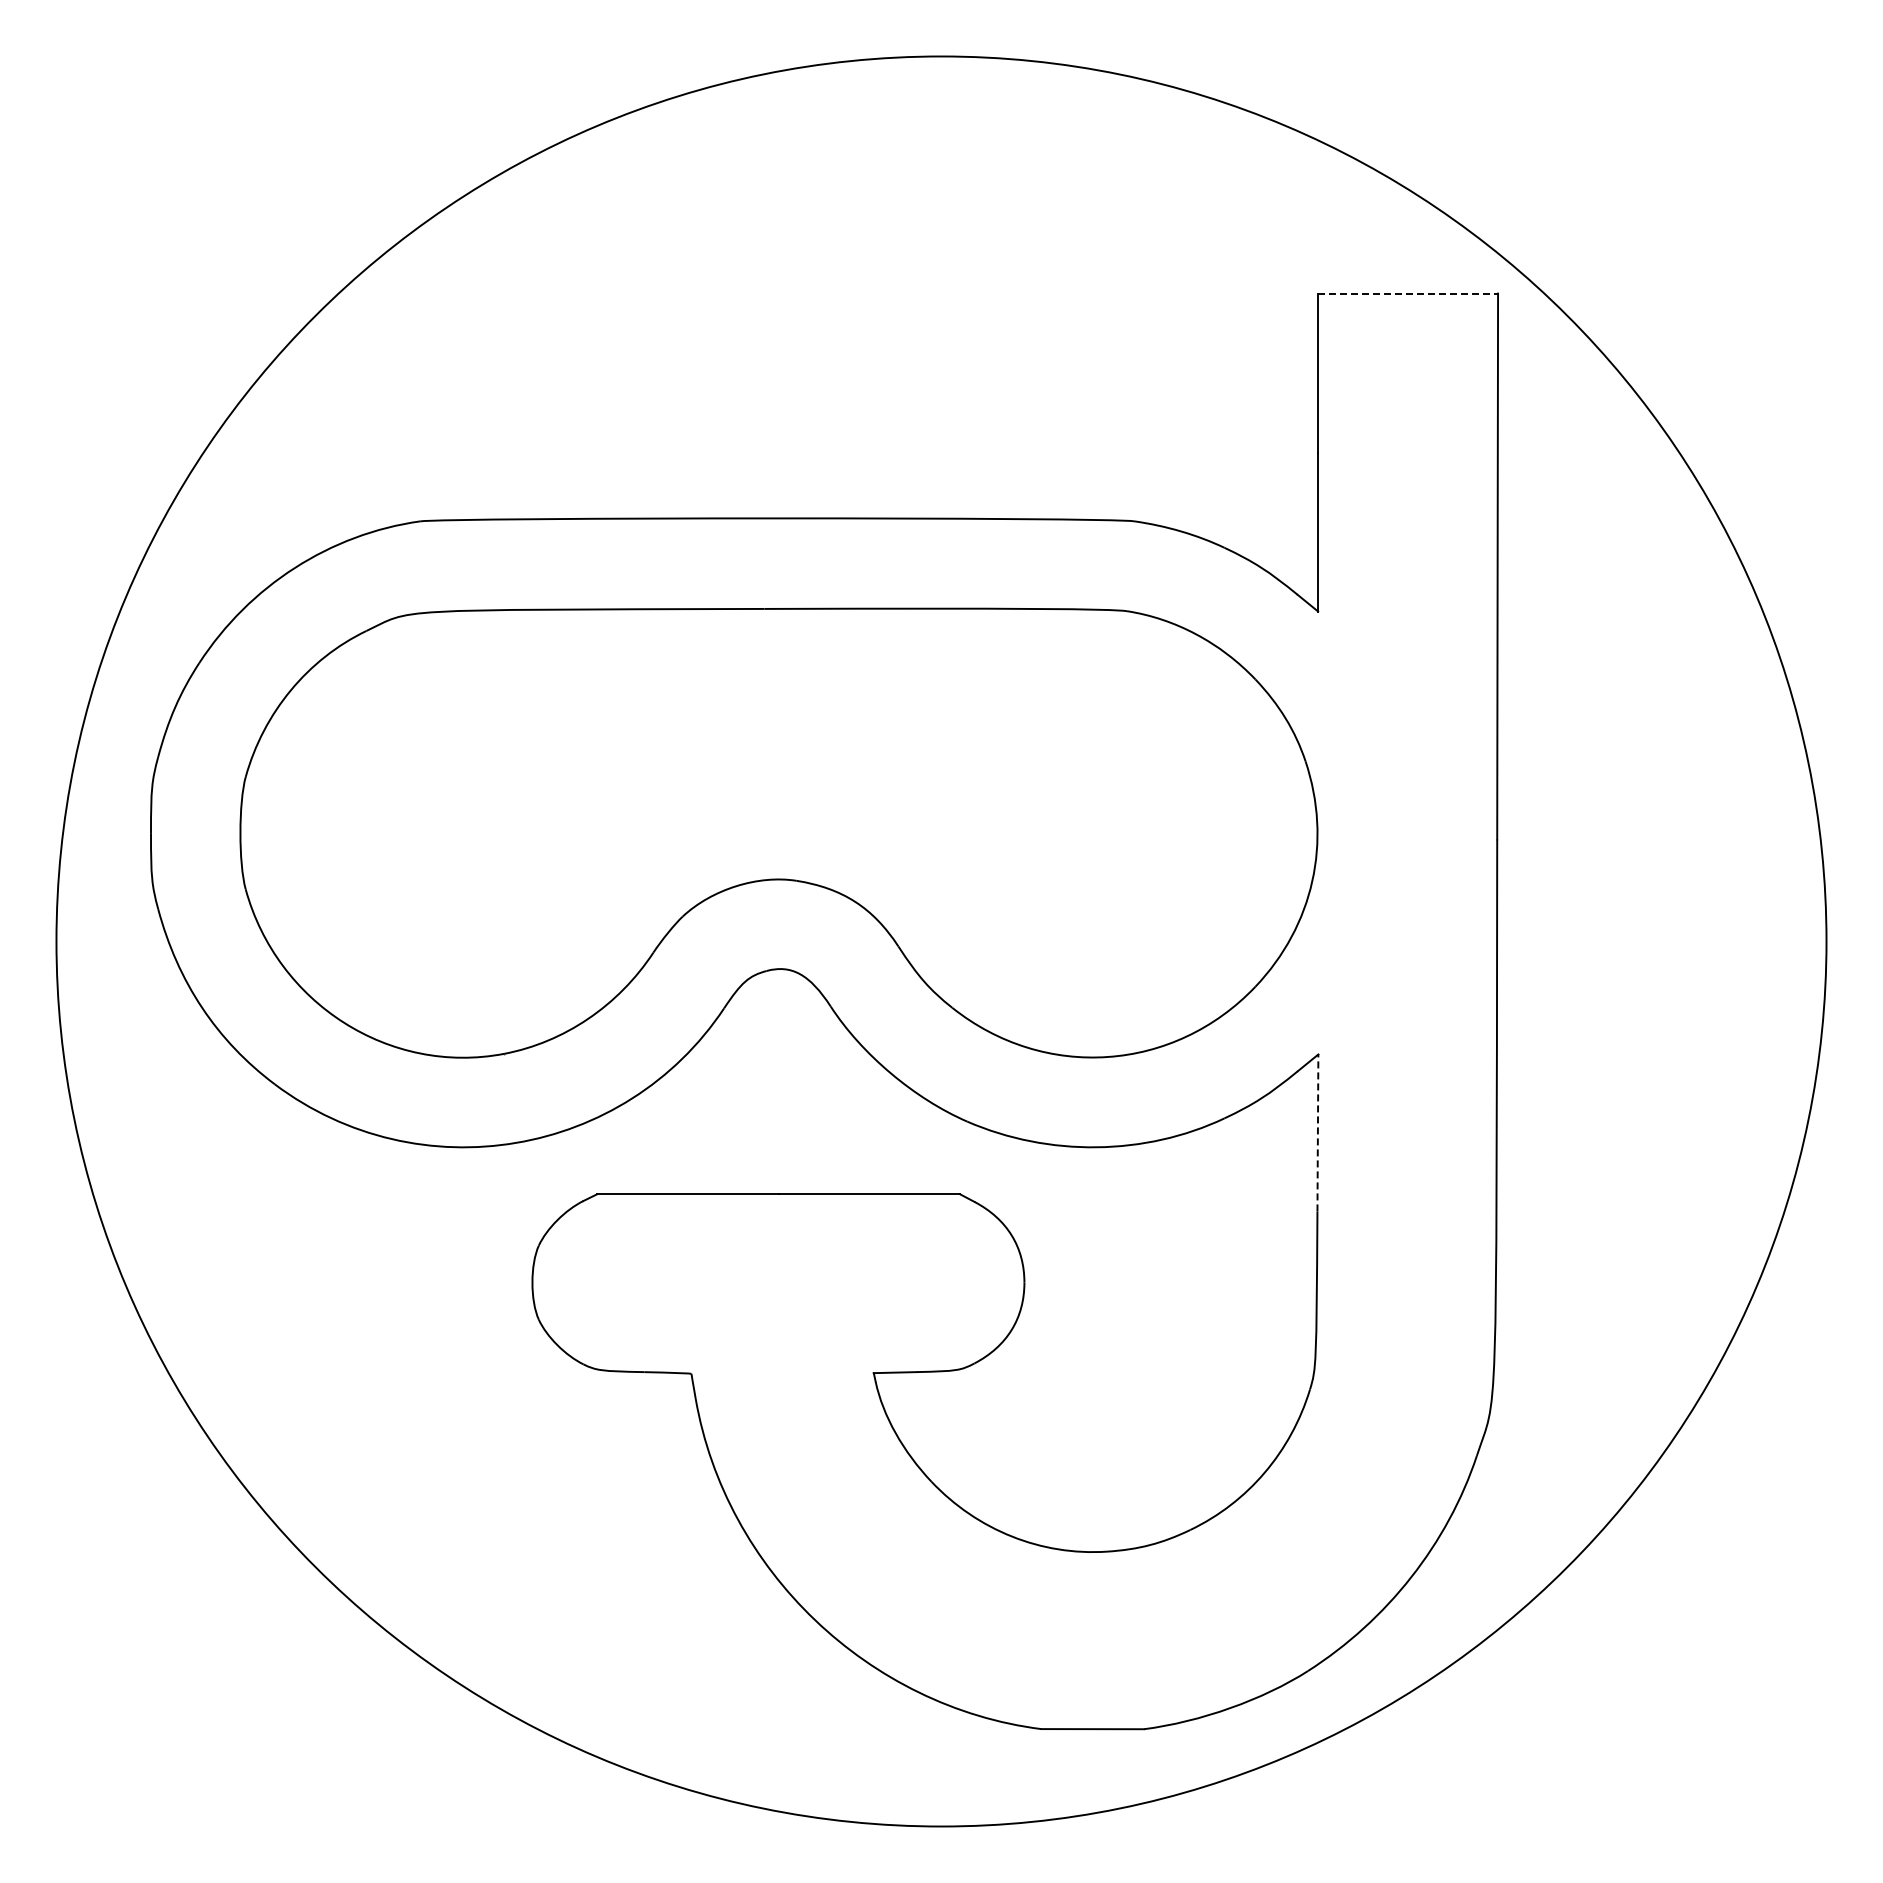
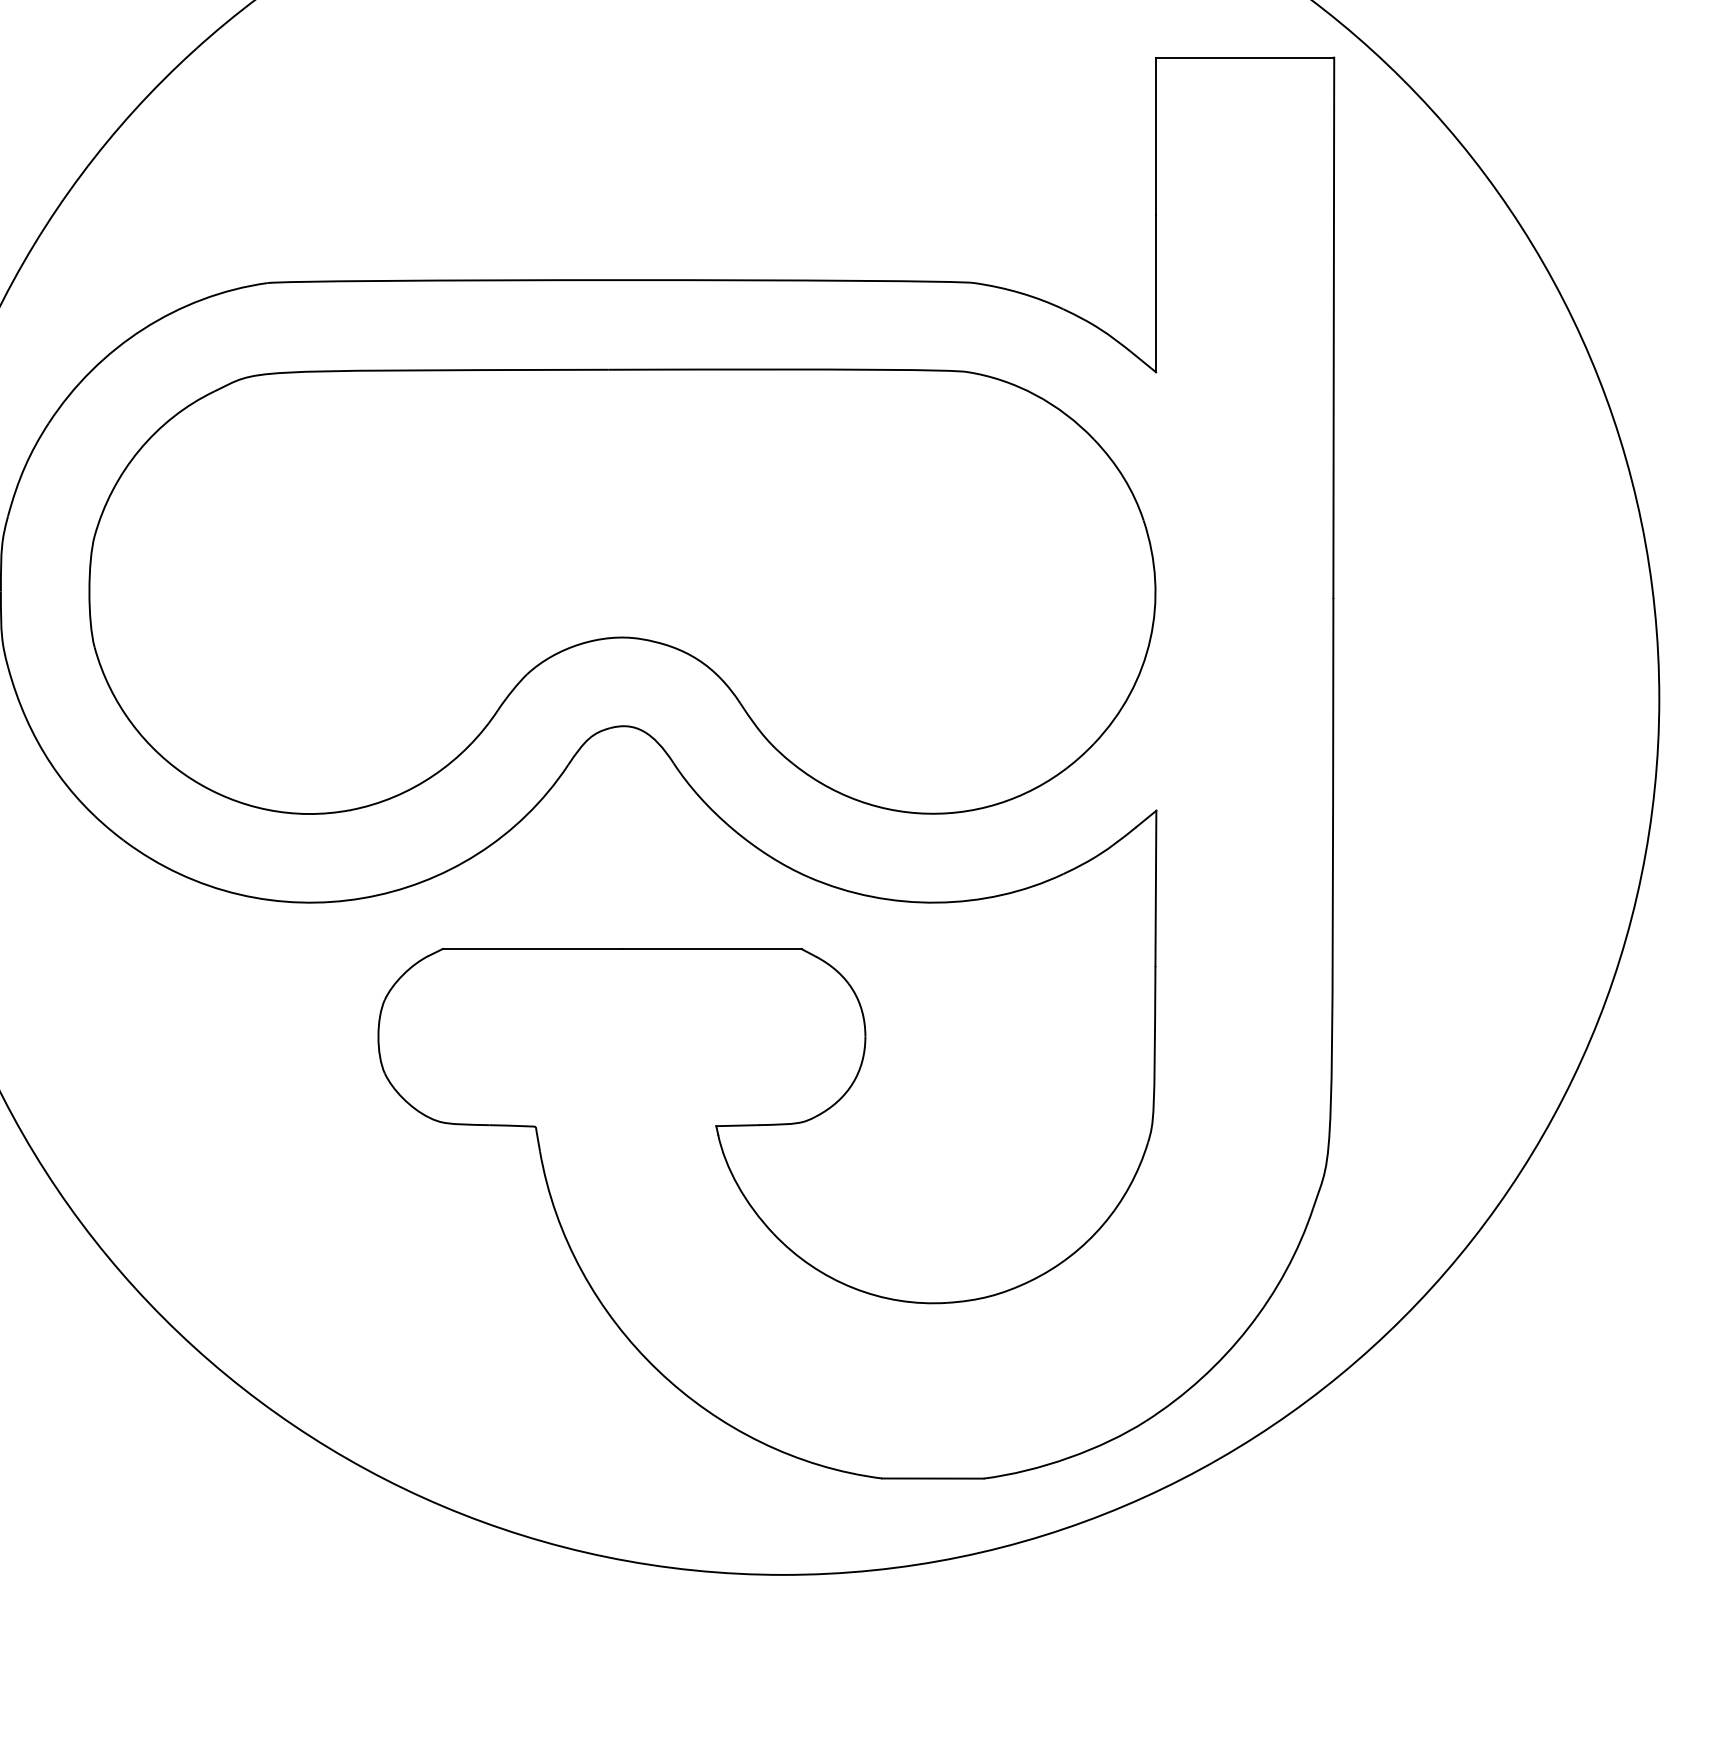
line: (1408, 293) -> (1245, 57), dashed -> solid
line: (1317, 1132) -> (1155, 887), dashed -> solid

